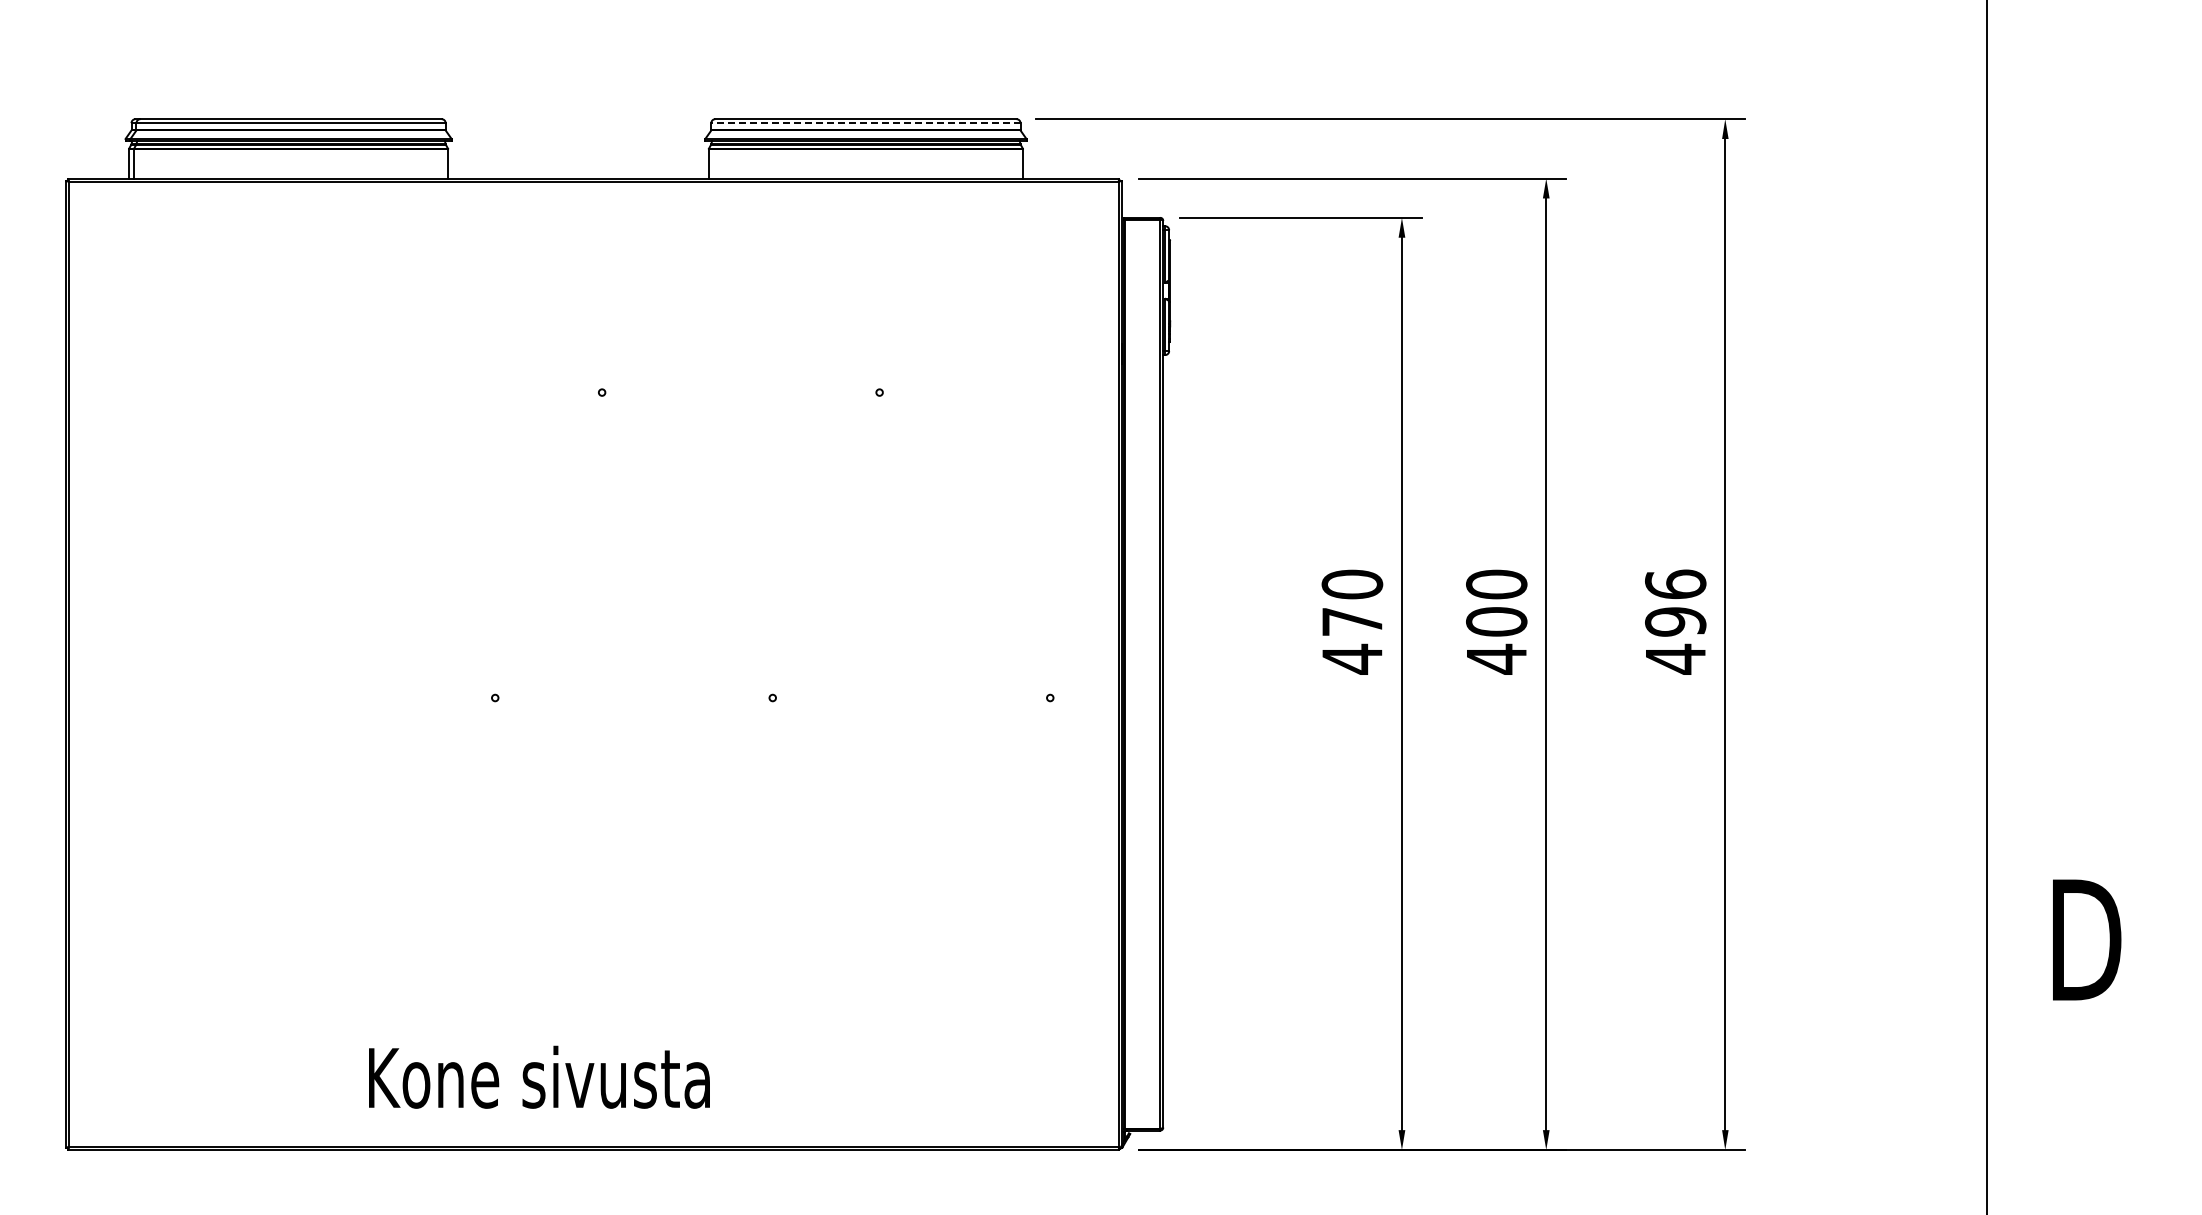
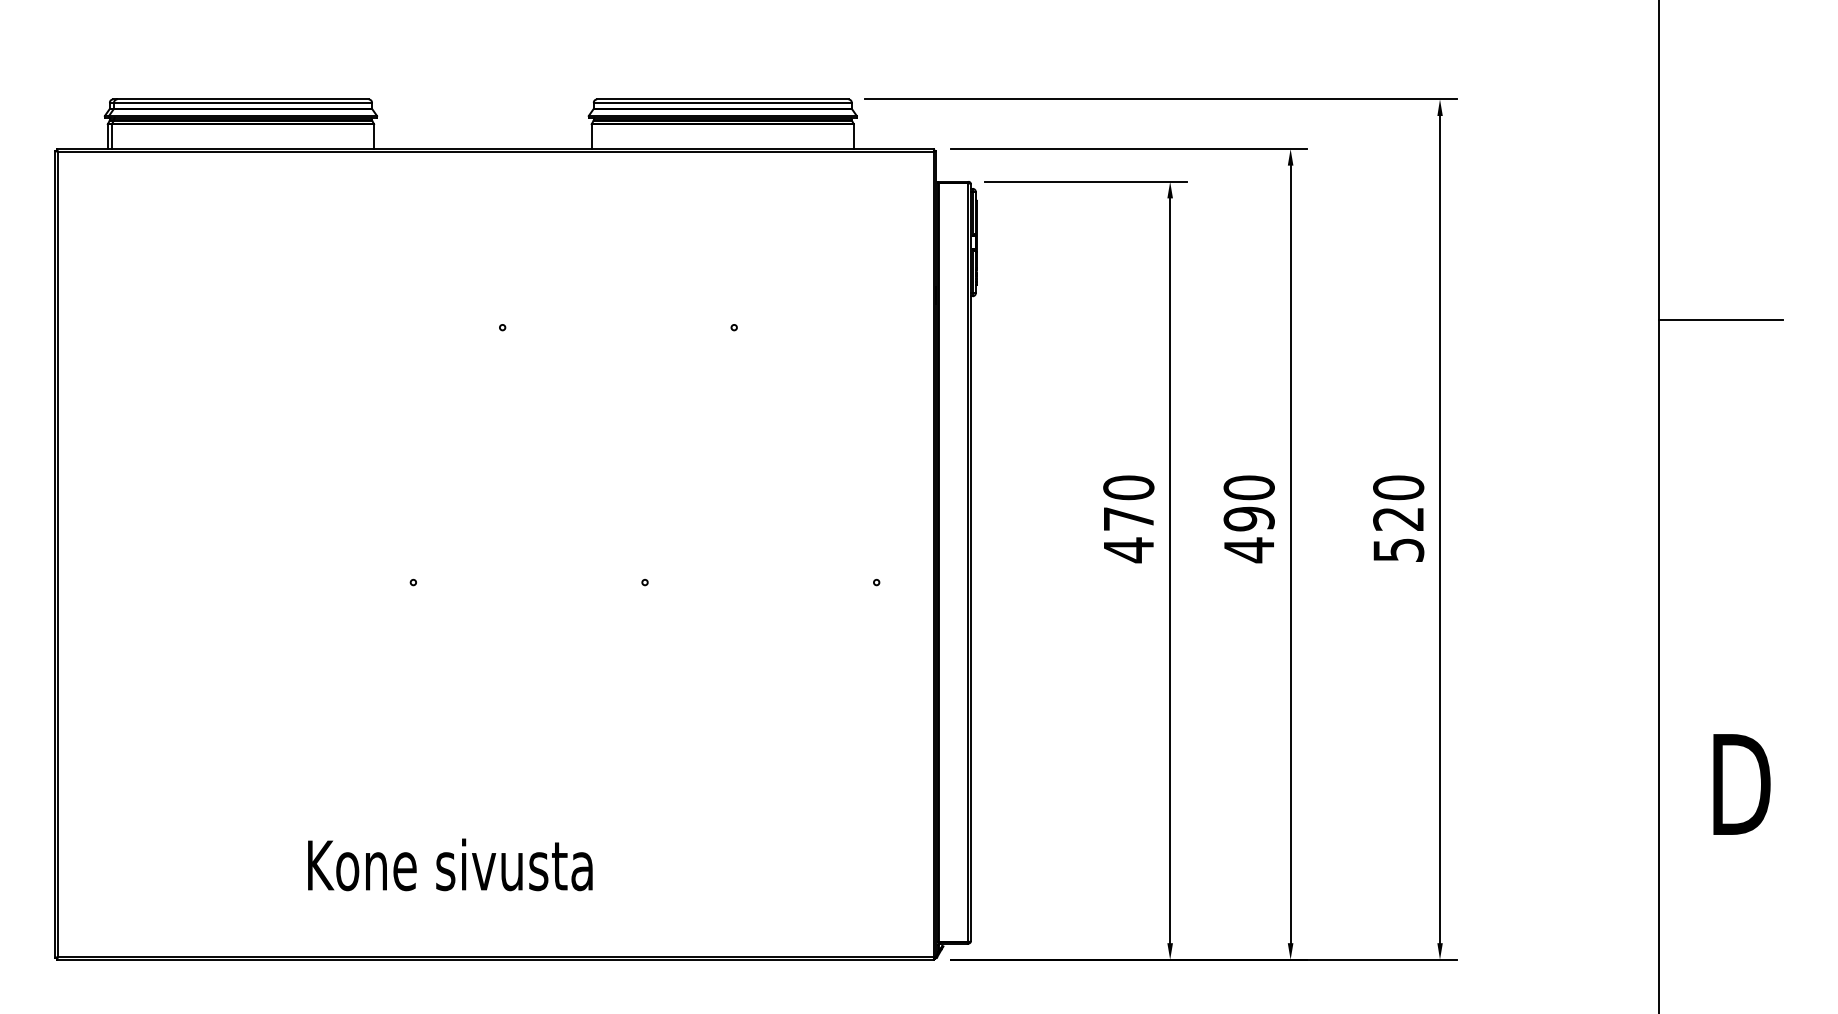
line: (865, 123) -> (722, 103), dashed -> solid
line: (2061, 383) -> (1720, 320), added
text: (1496, 621) -> (1249, 518), 400 -> 490
text: (1675, 621) -> (1398, 518), 496 -> 520
text: (539, 1076) -> (450, 864), moved

